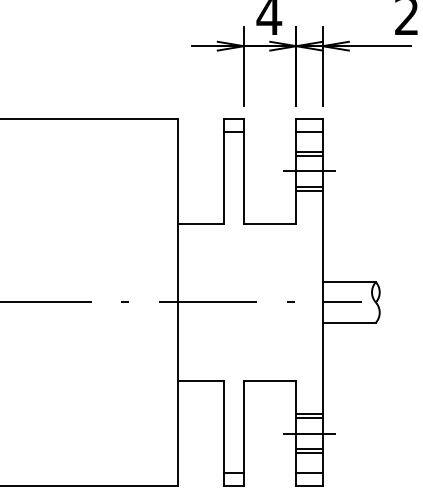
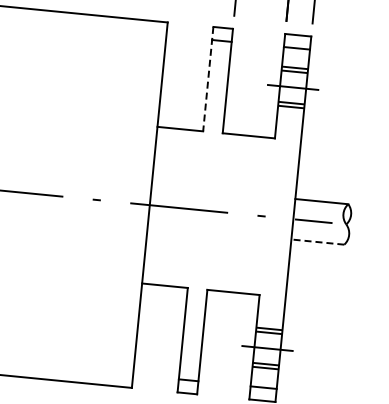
line: (224, 171) -> (208, 79), solid -> dashed
line: (349, 322) -> (318, 241), solid -> dashed

